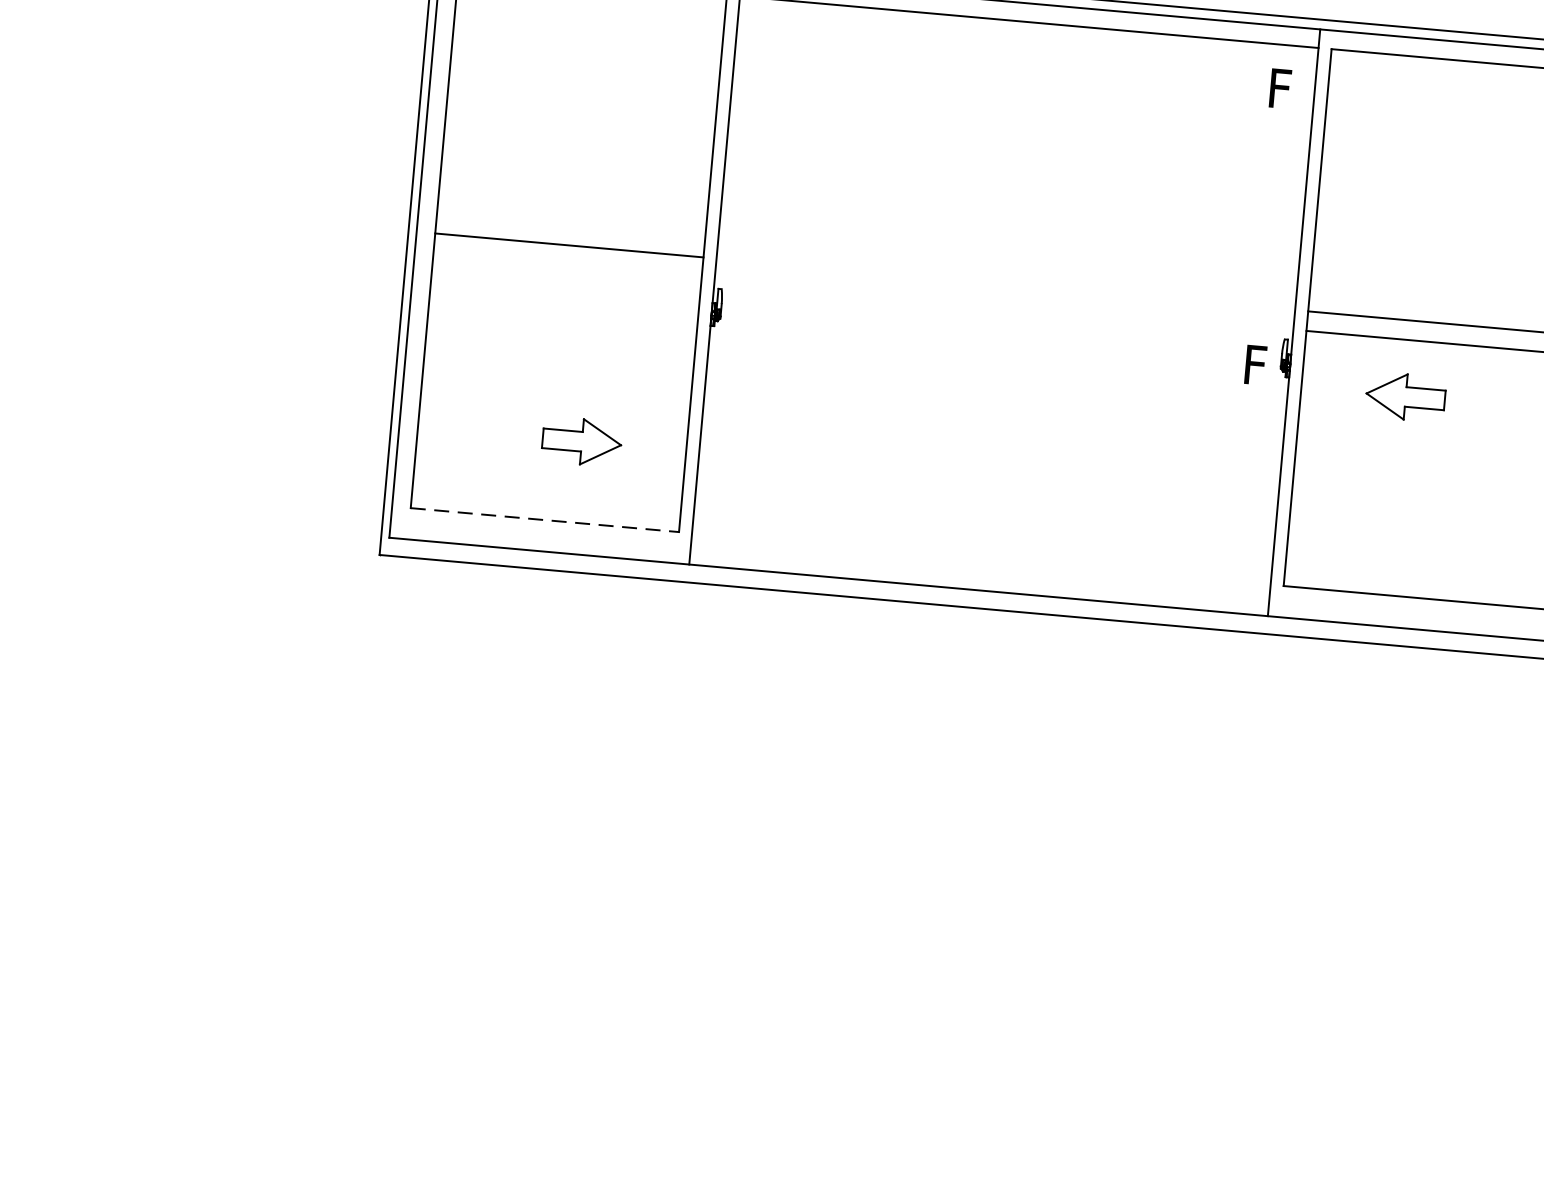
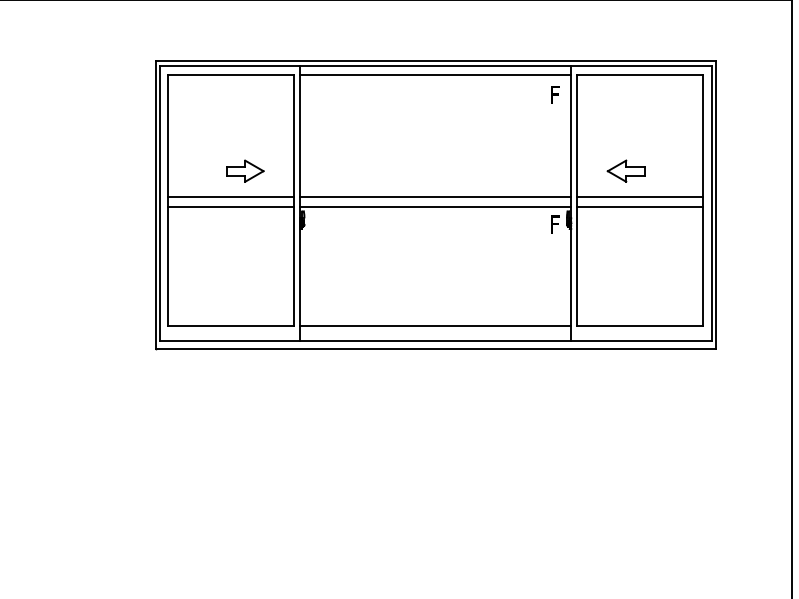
line: (568, 264) -> (231, 206), added
line: (1005, 284) -> (435, 197), added
line: (1003, 303) -> (435, 206), added
part: (1404, 395) -> (625, 170), moved
part: (582, 440) -> (245, 170), moved
line: (545, 520) -> (231, 326), dashed -> solid
line: (980, 559) -> (435, 326), added

